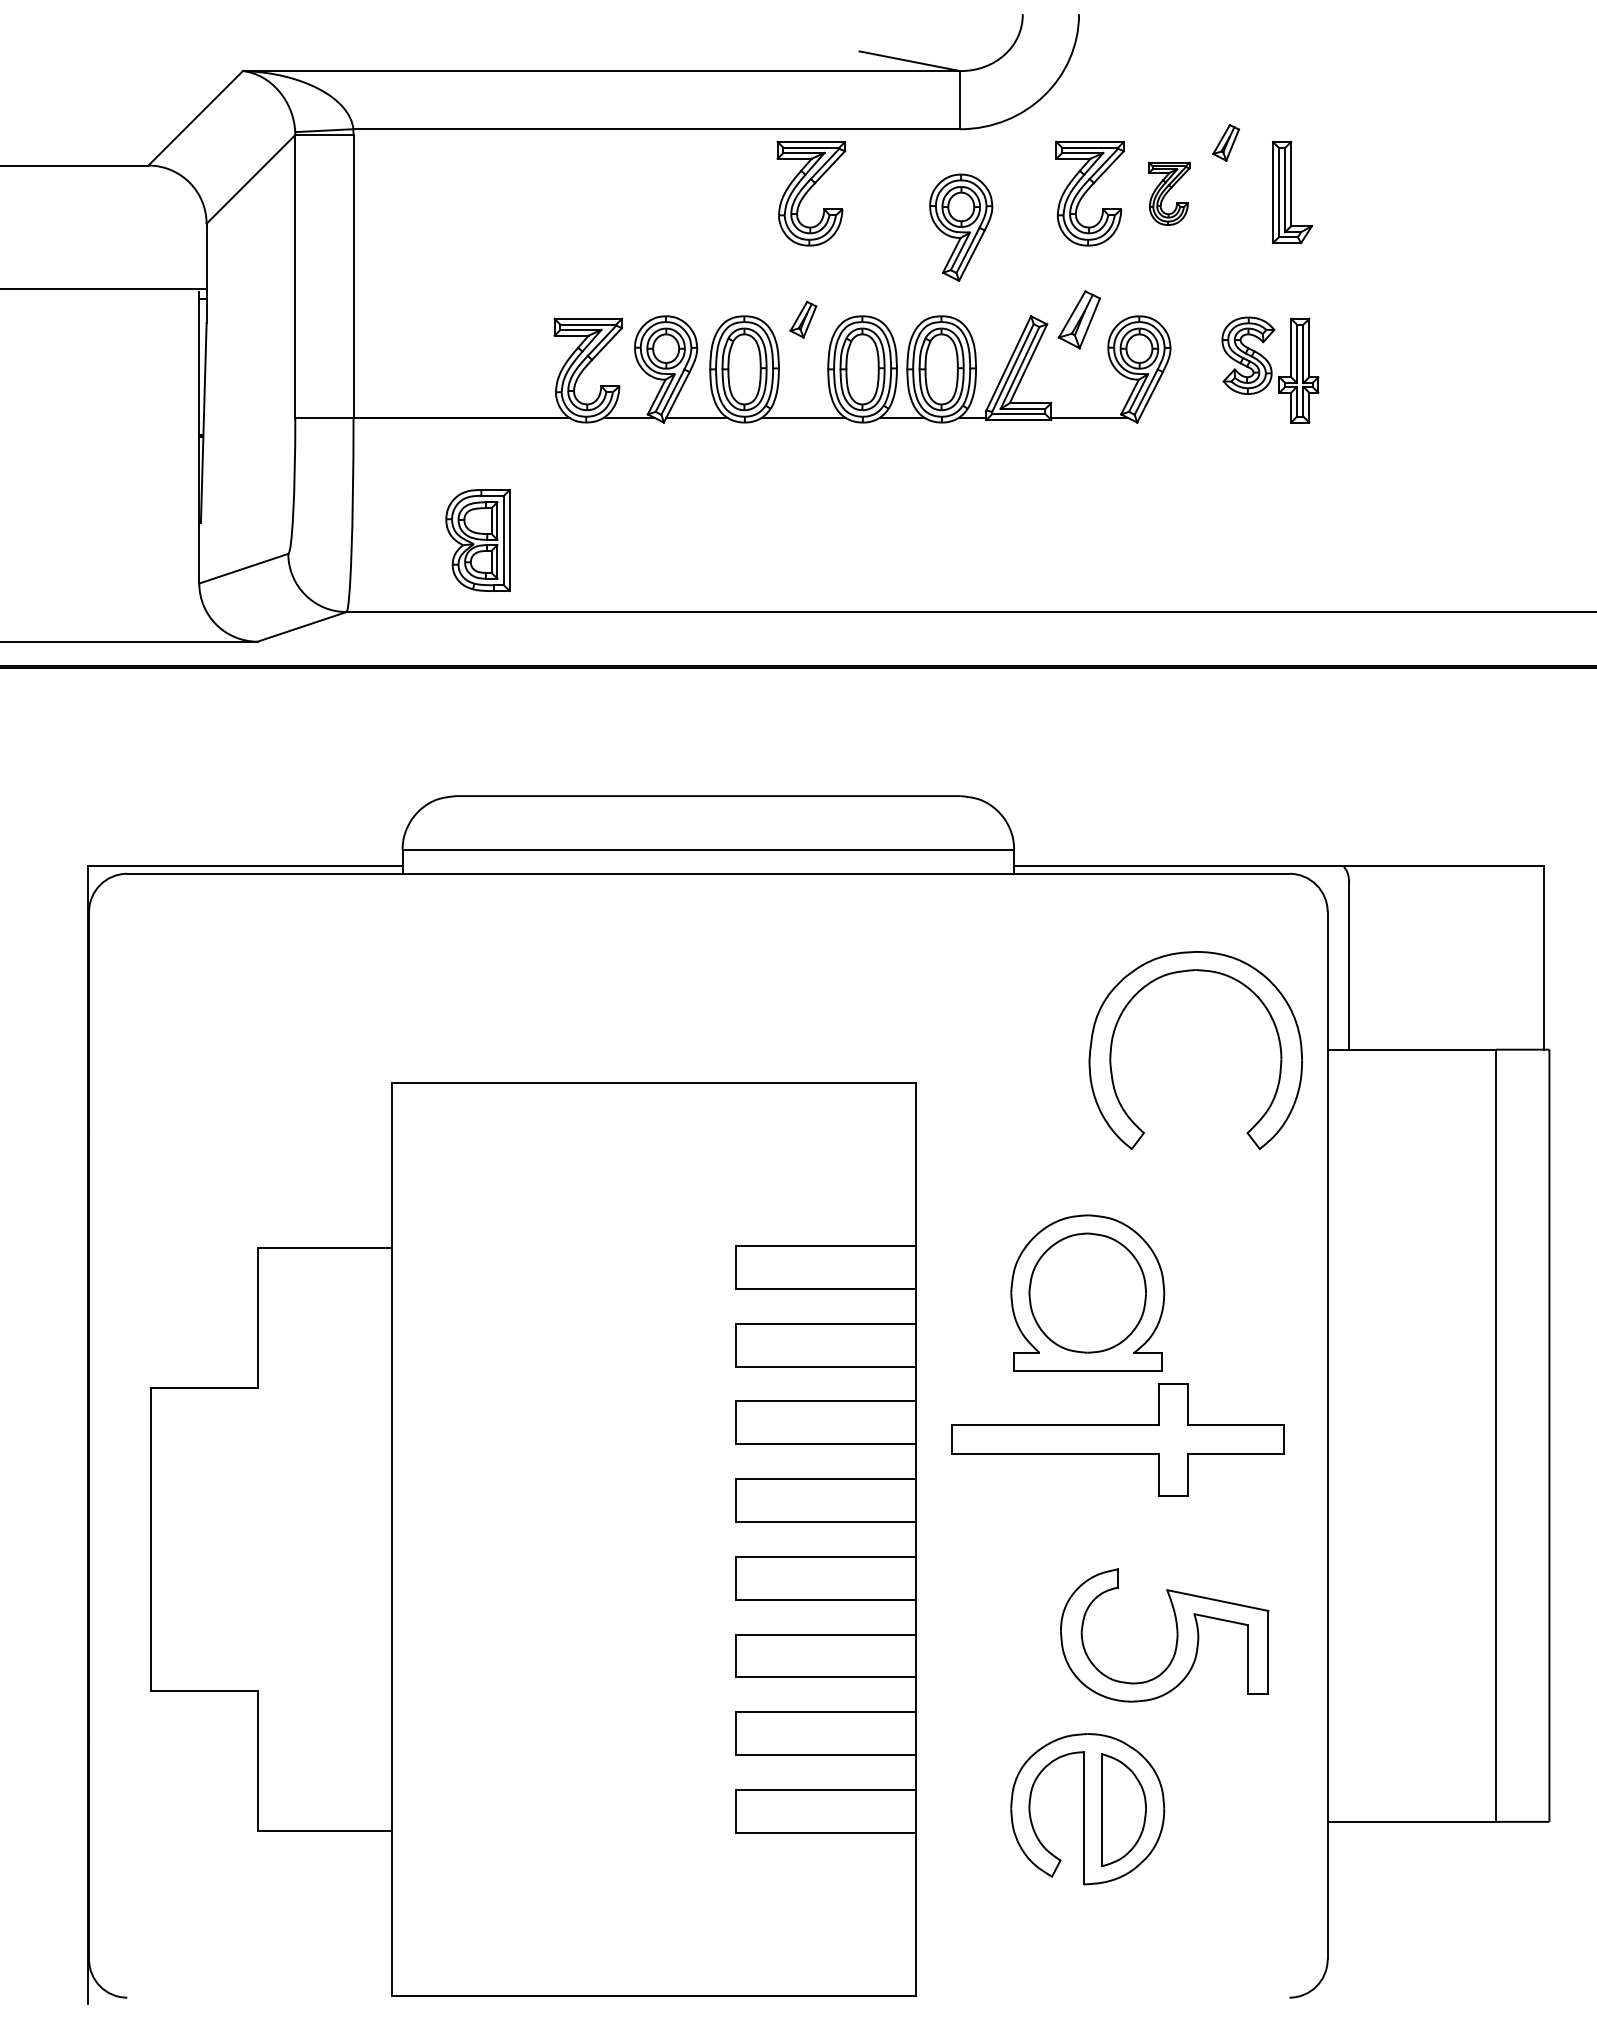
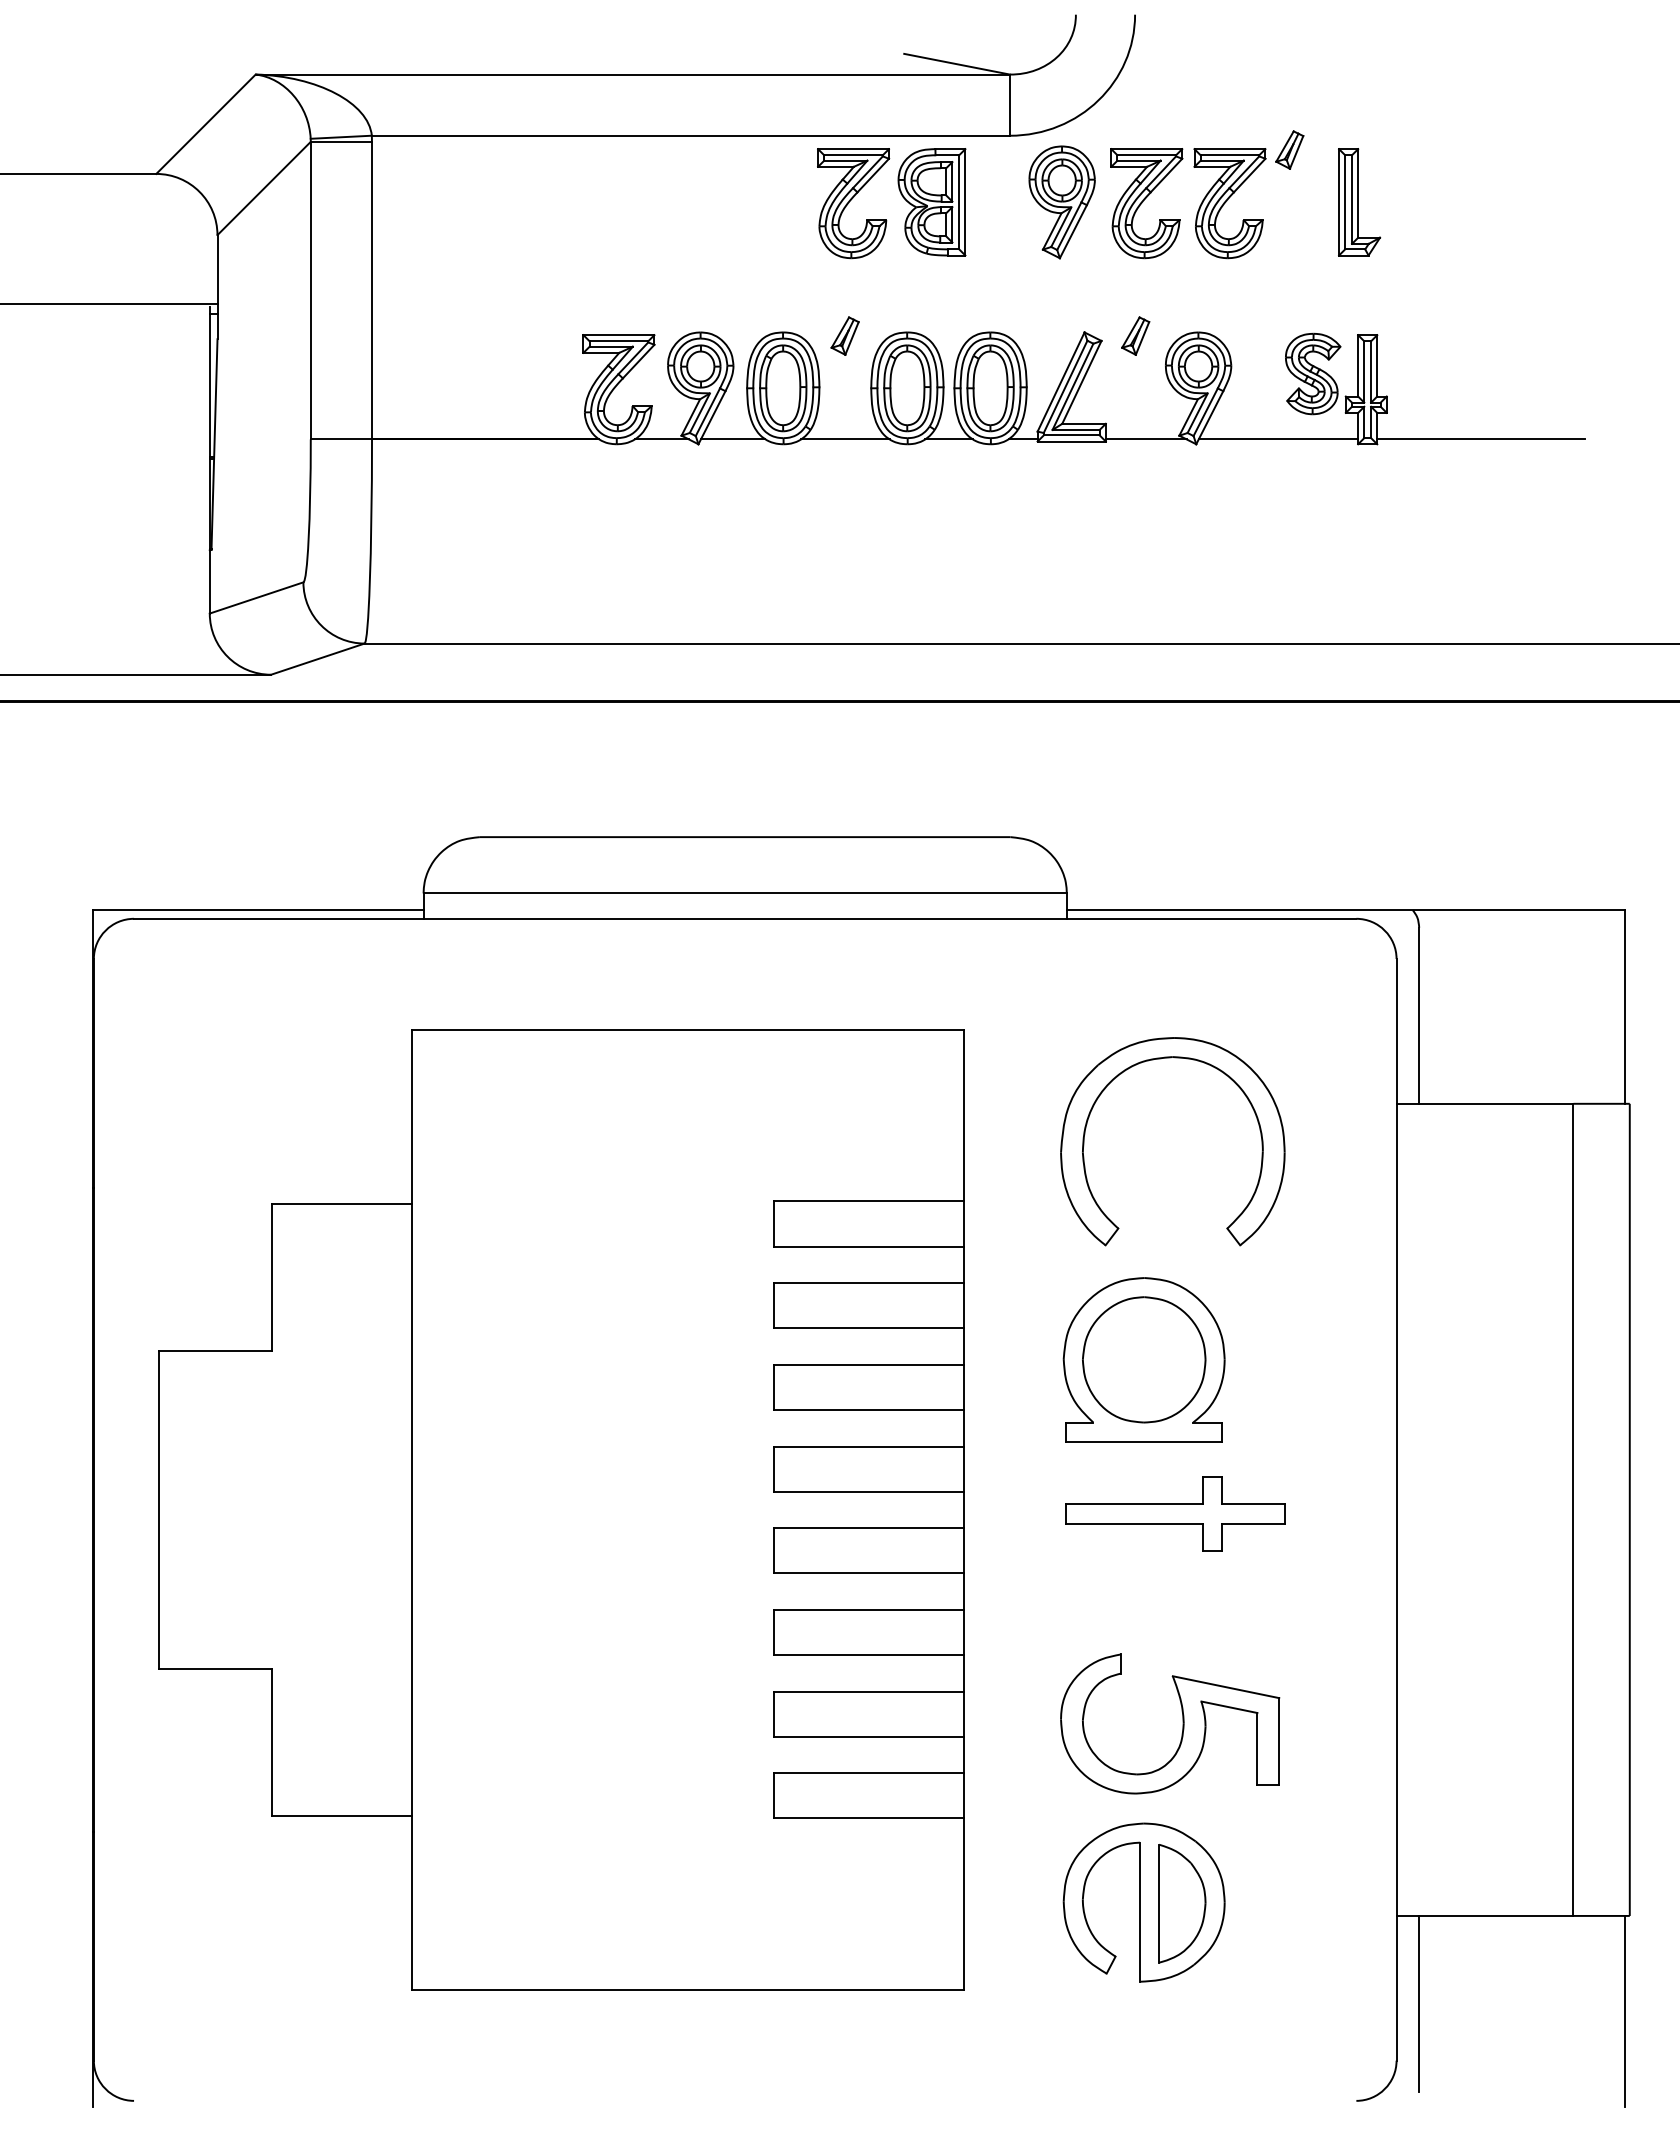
part: (1168, 193) -> (1229, 203), size x1.67
part: (960, 227) -> (1061, 202), moved
part: (1079, 319) -> (1135, 335), size x0.62
line: (1215, 418) -> (1278, 439), added
line: (1407, 418) -> (1480, 439), added
part: (477, 540) -> (931, 202), moved
part: (1185, 972) -> (1161, 1059), moved
part: (1117, 1439) -> (1175, 1513), size x0.62
part: (533, 1539) -> (561, 1509), moved
part: (1176, 1635) -> (1182, 1723), moved
line: (1349, 1905) -> (1419, 2003), added
line: (1544, 1912) -> (1624, 2011), added

